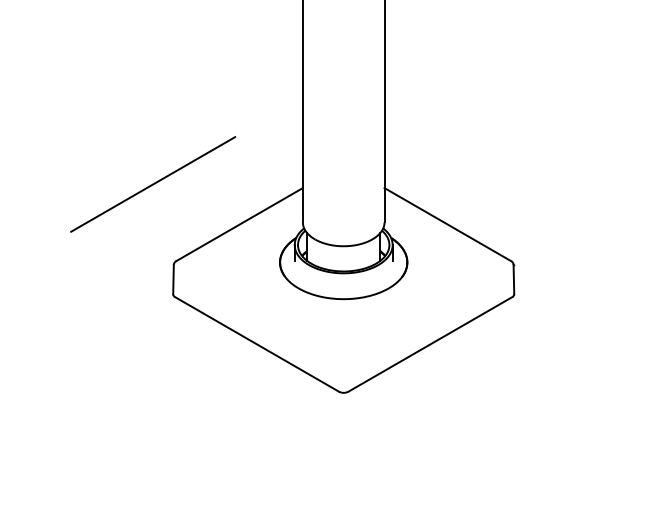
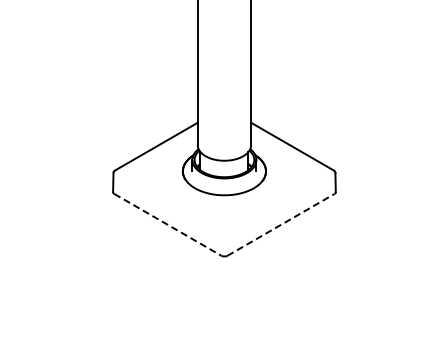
line: (152, 184) -> (99, 120), removed
line: (256, 343) -> (167, 224), solid -> dashed
line: (431, 343) -> (281, 224), solid -> dashed

